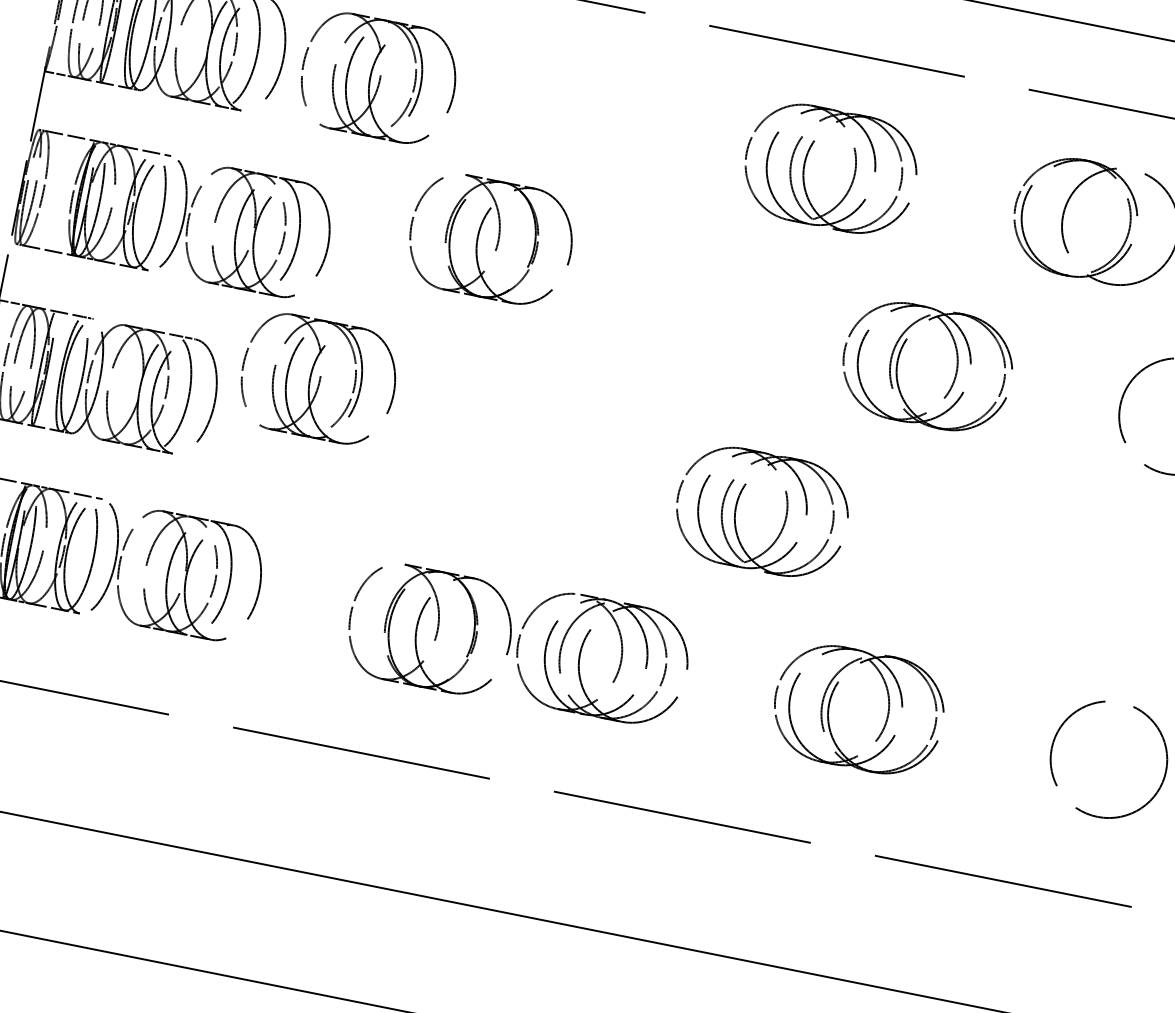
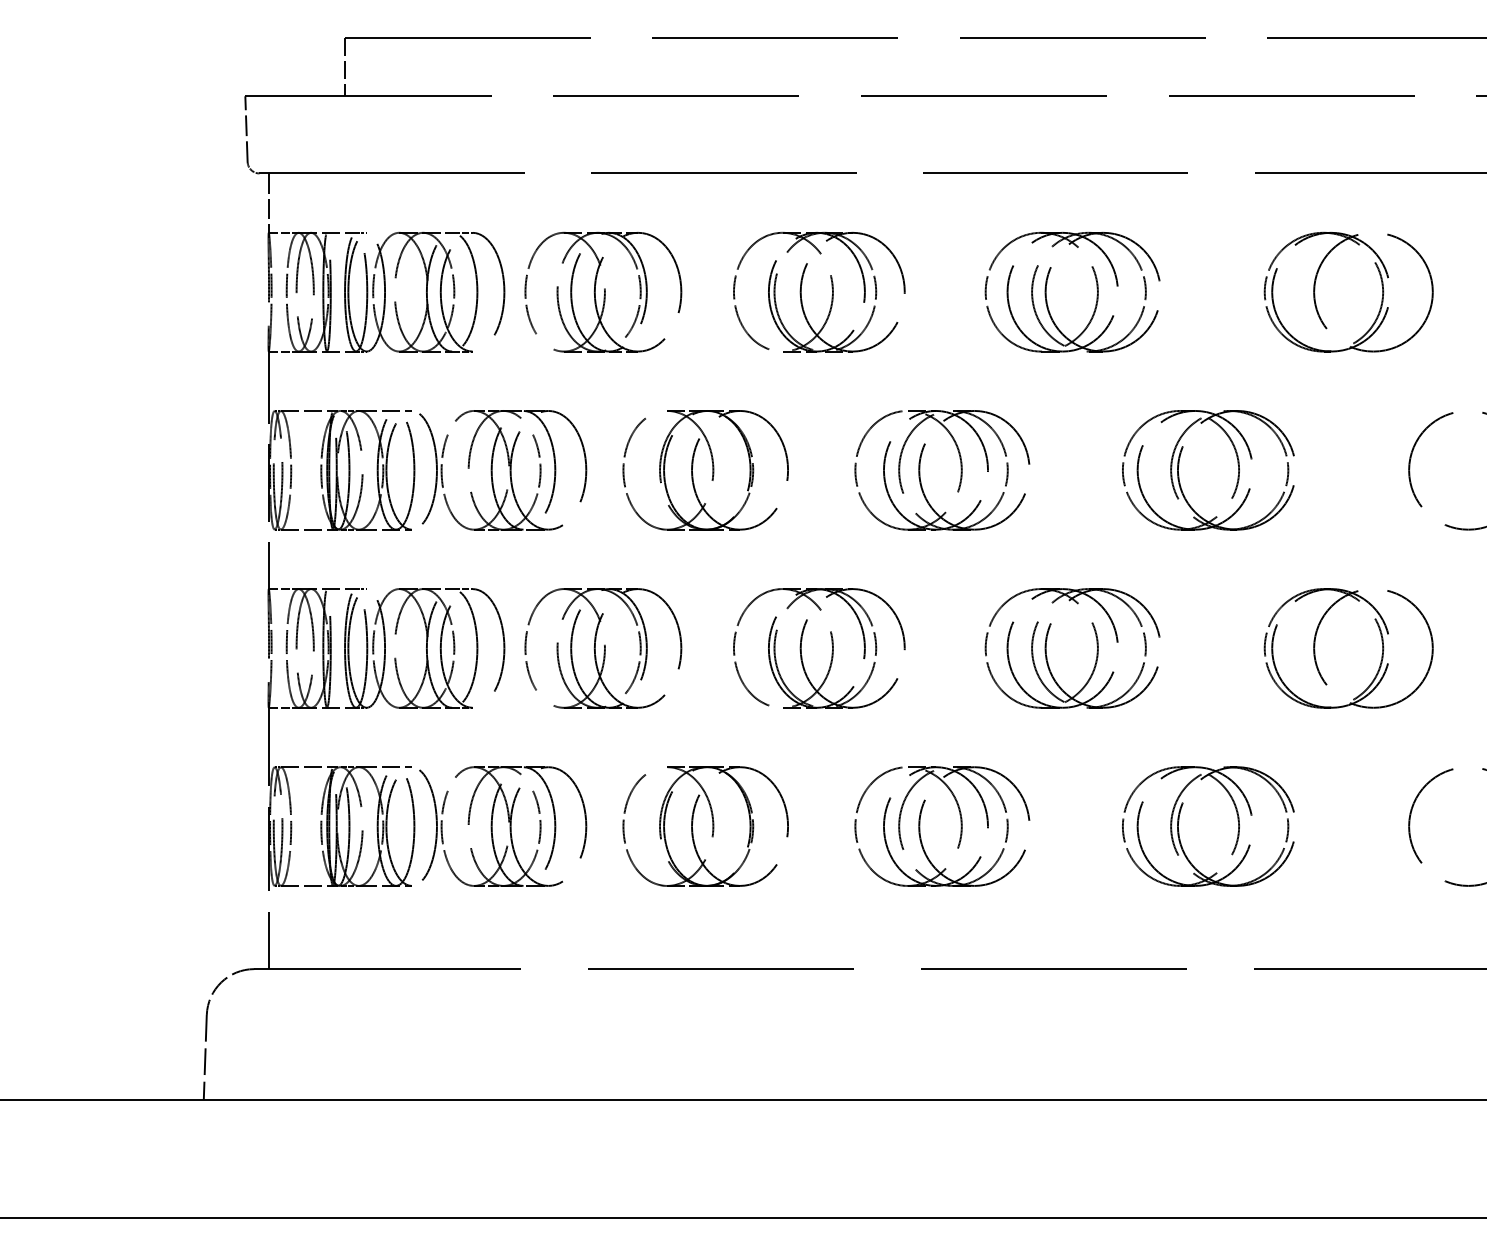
part: (599, 117) -> (831, 287), added
part: (490, 239) -> (705, 470), moved
part: (688, 319) -> (960, 470), added
part: (318, 379) -> (603, 648), moved
part: (530, 461) -> (831, 644), added
part: (995, 559) -> (1315, 649), added
part: (436, 630) -> (712, 826), moved

